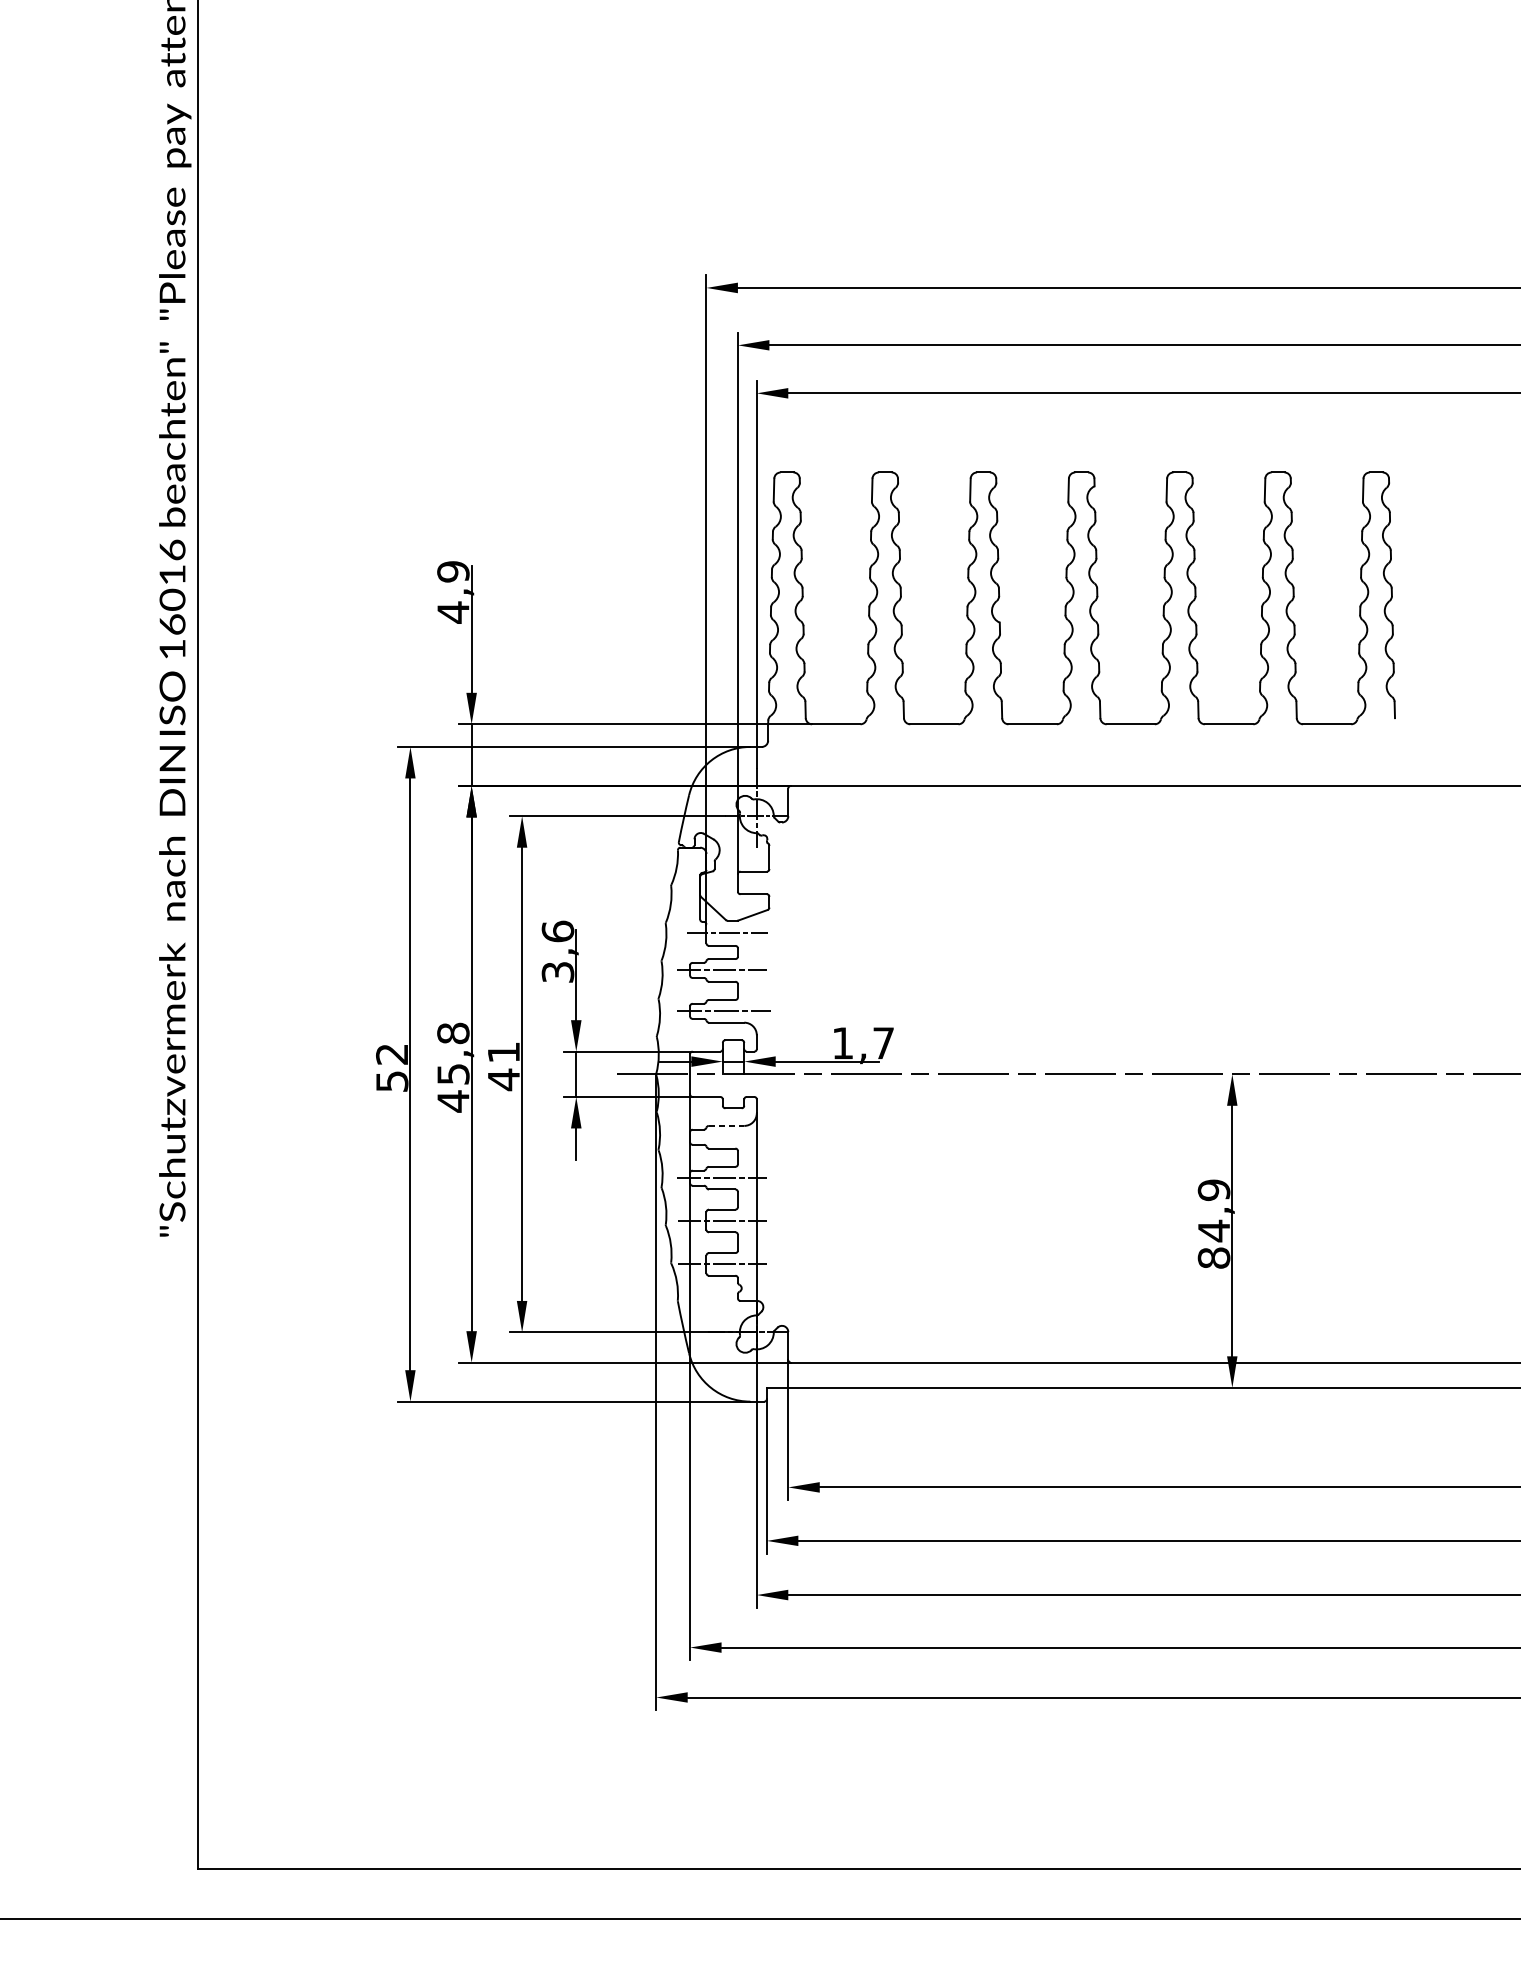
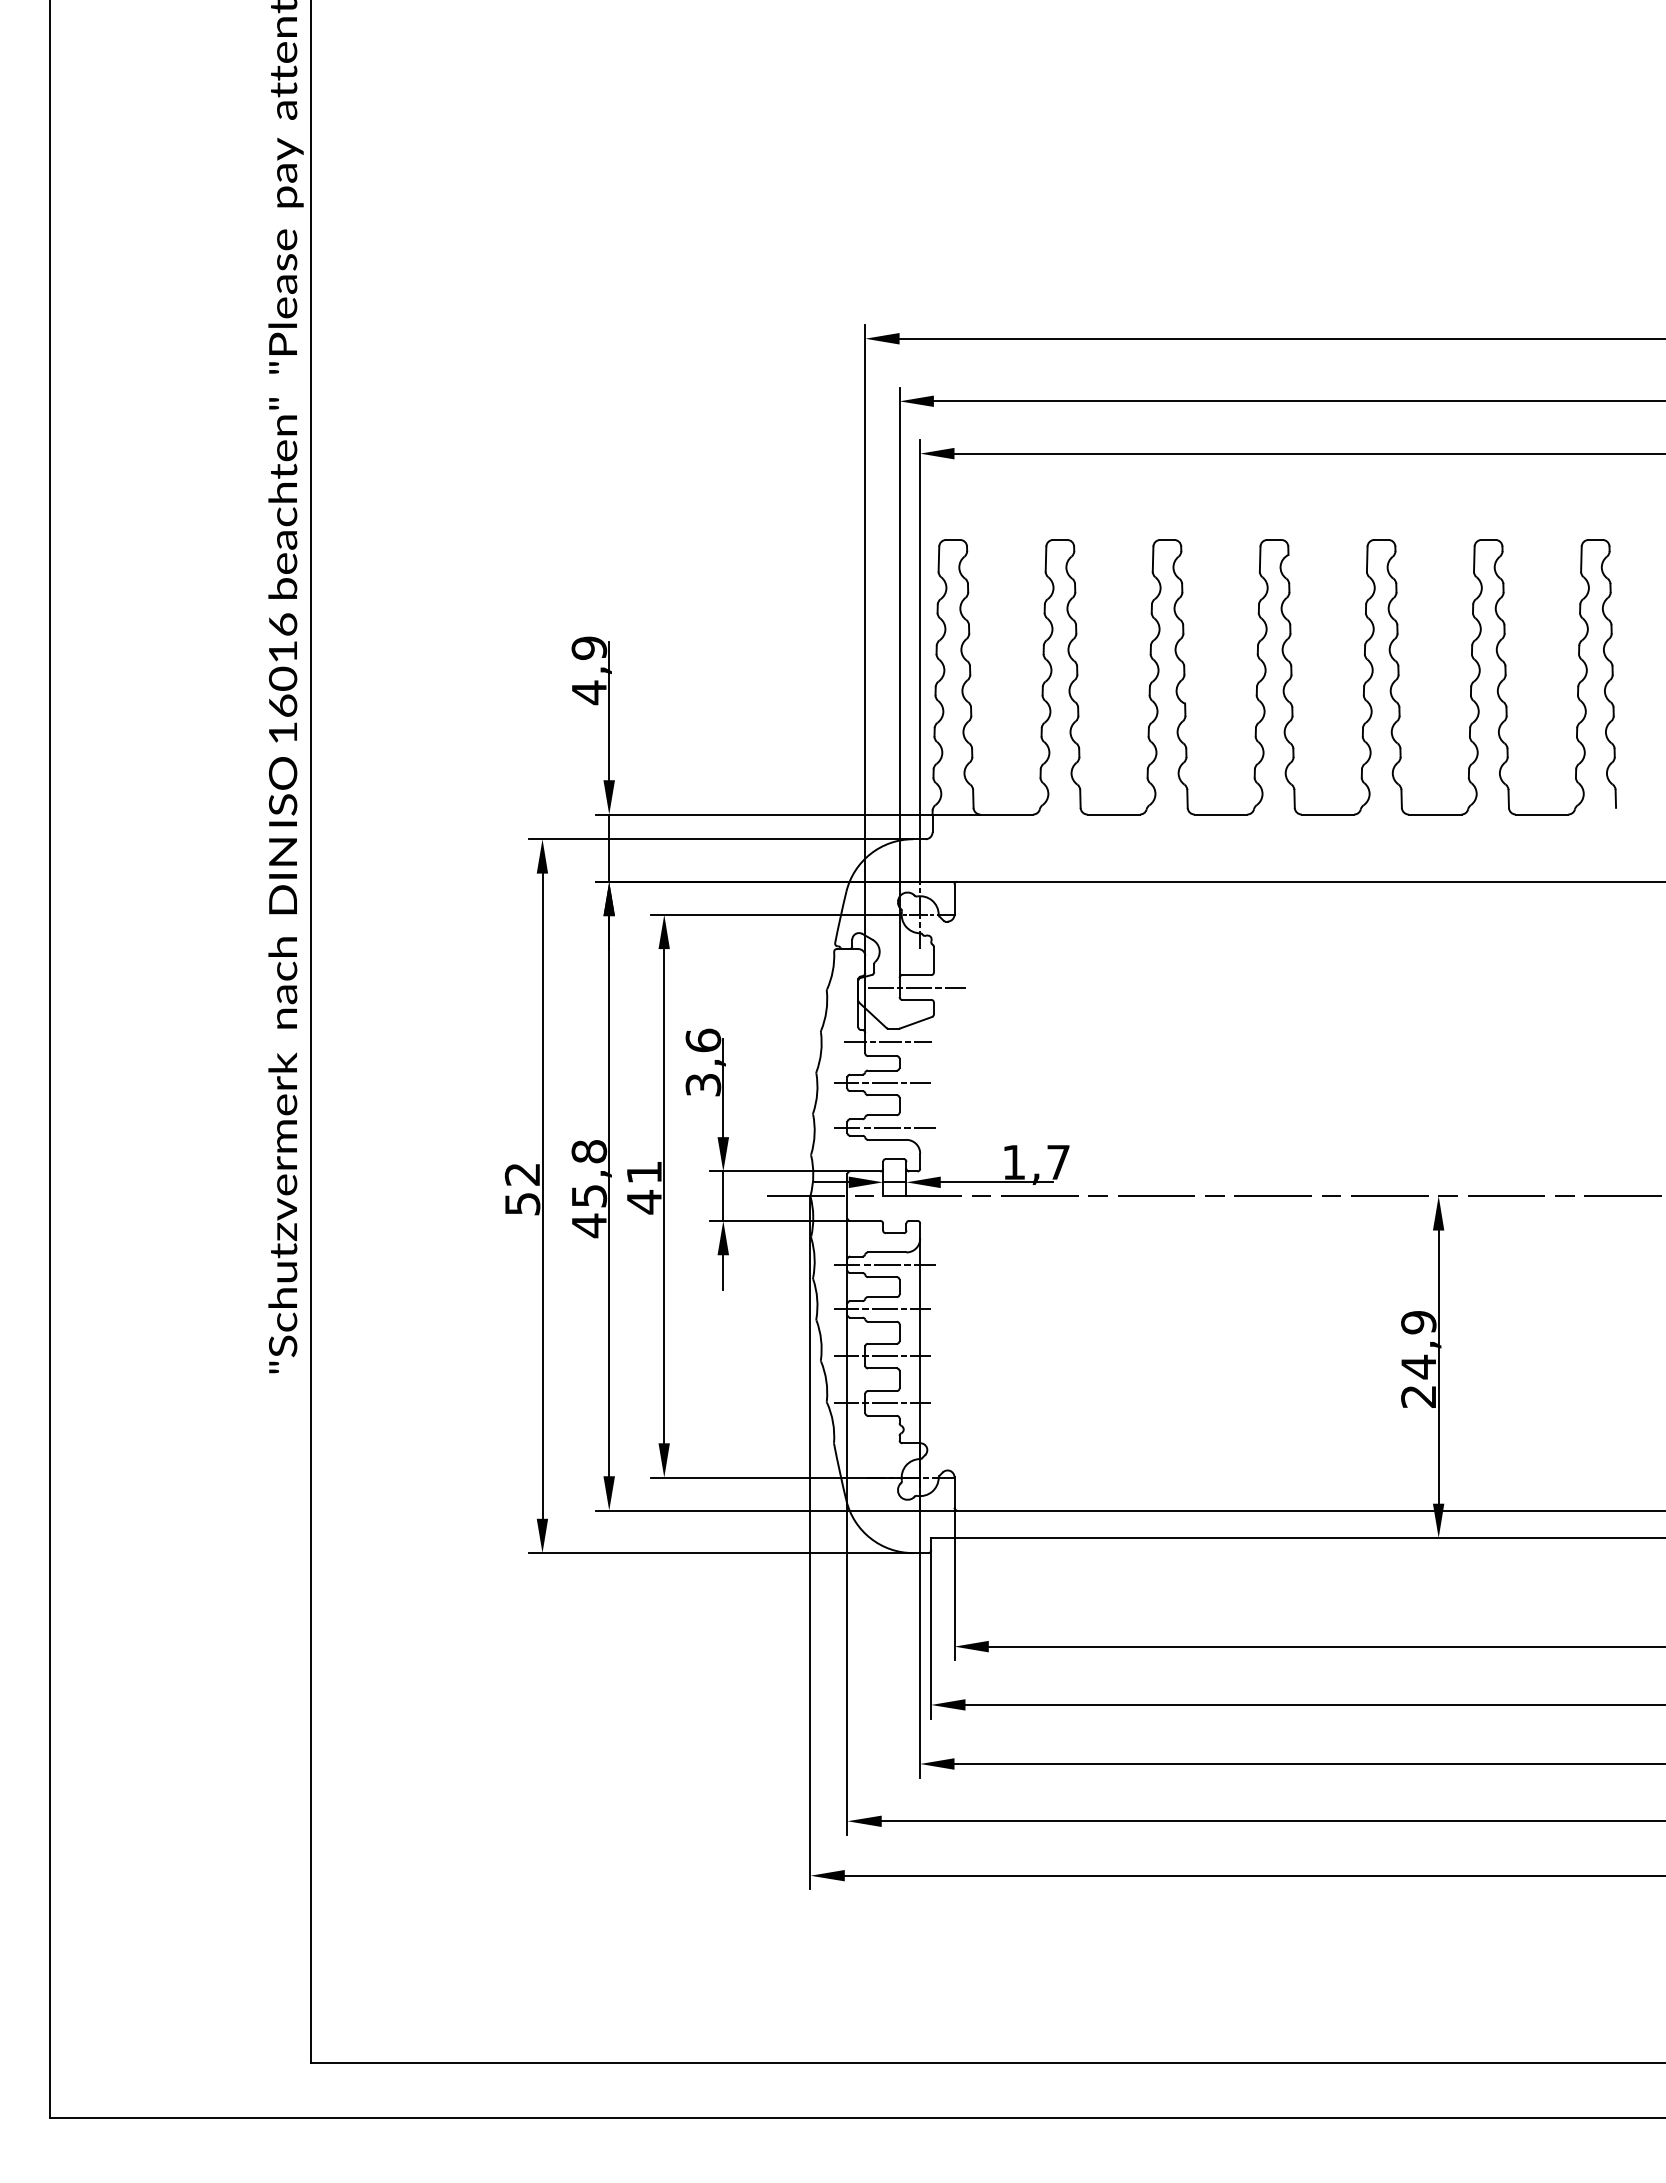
line: (753, 882) -> (916, 987), added
line: (726, 1125) -> (887, 1252), dashed -> solid
line: (724, 1136) -> (884, 1264), added
text: (1213, 1258) -> (1418, 1396), 84,9 -> 24,9

